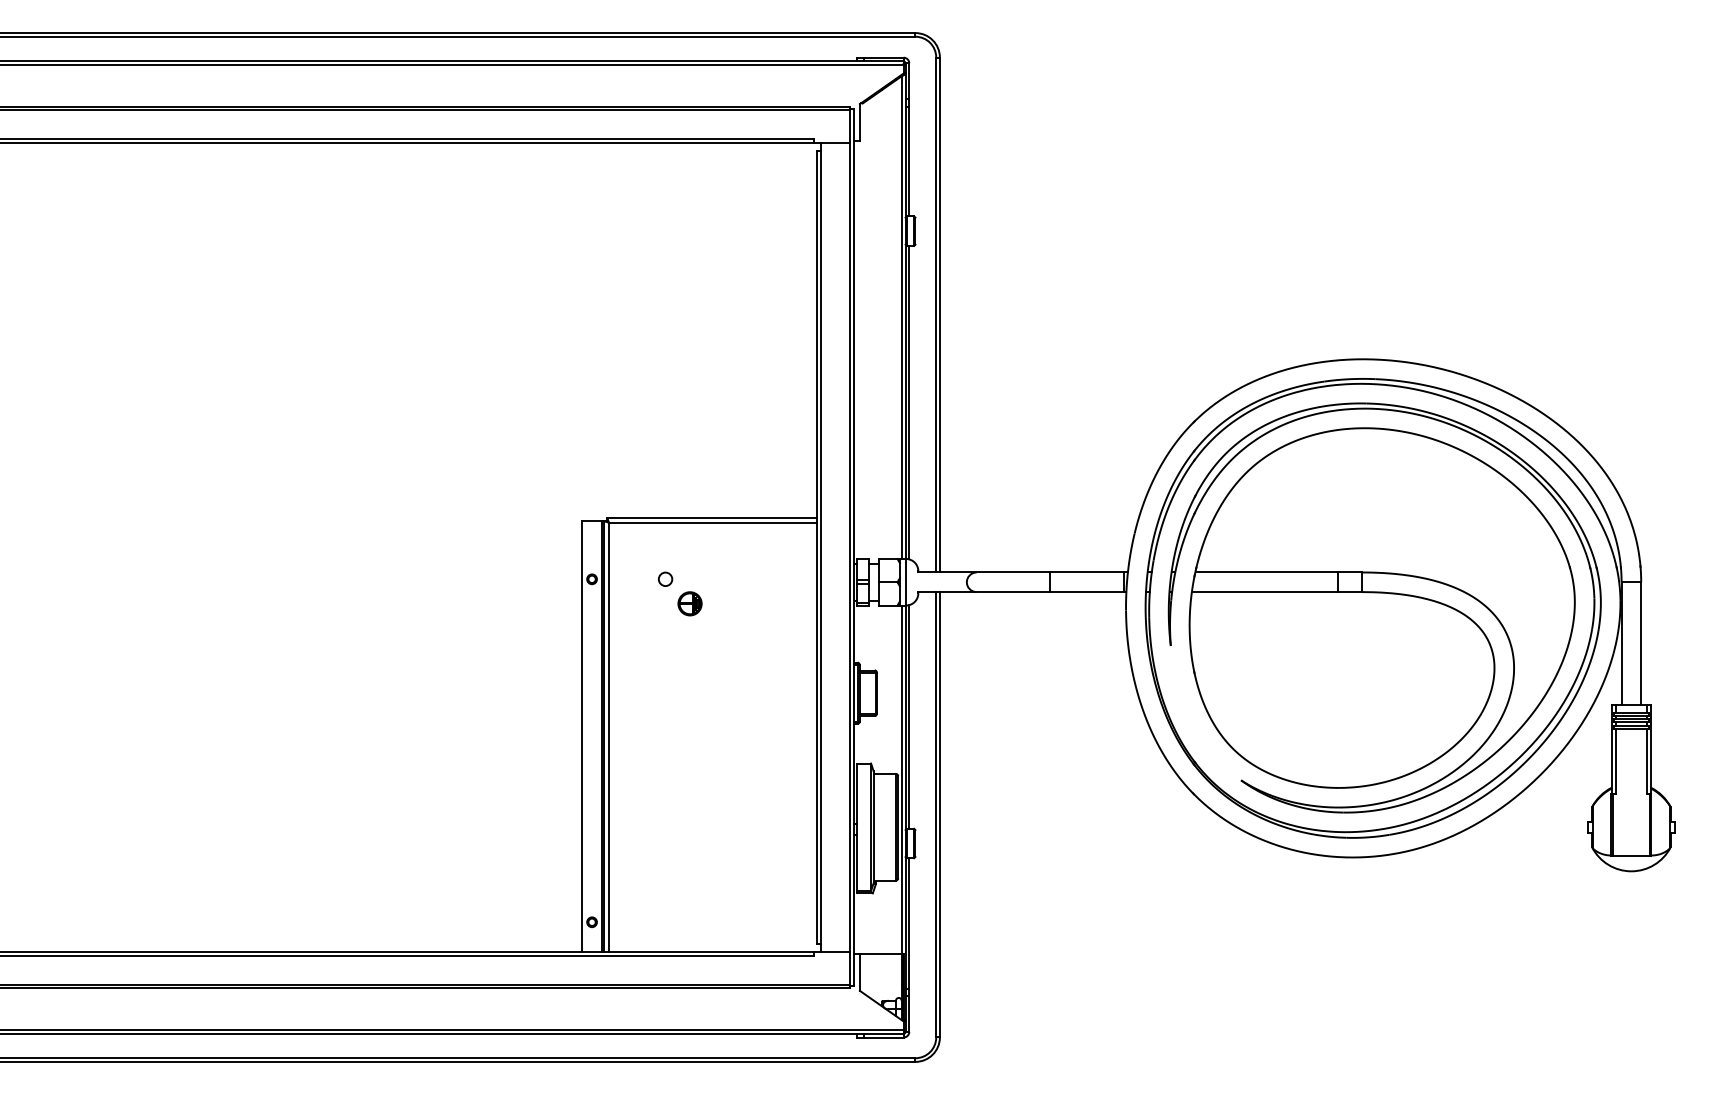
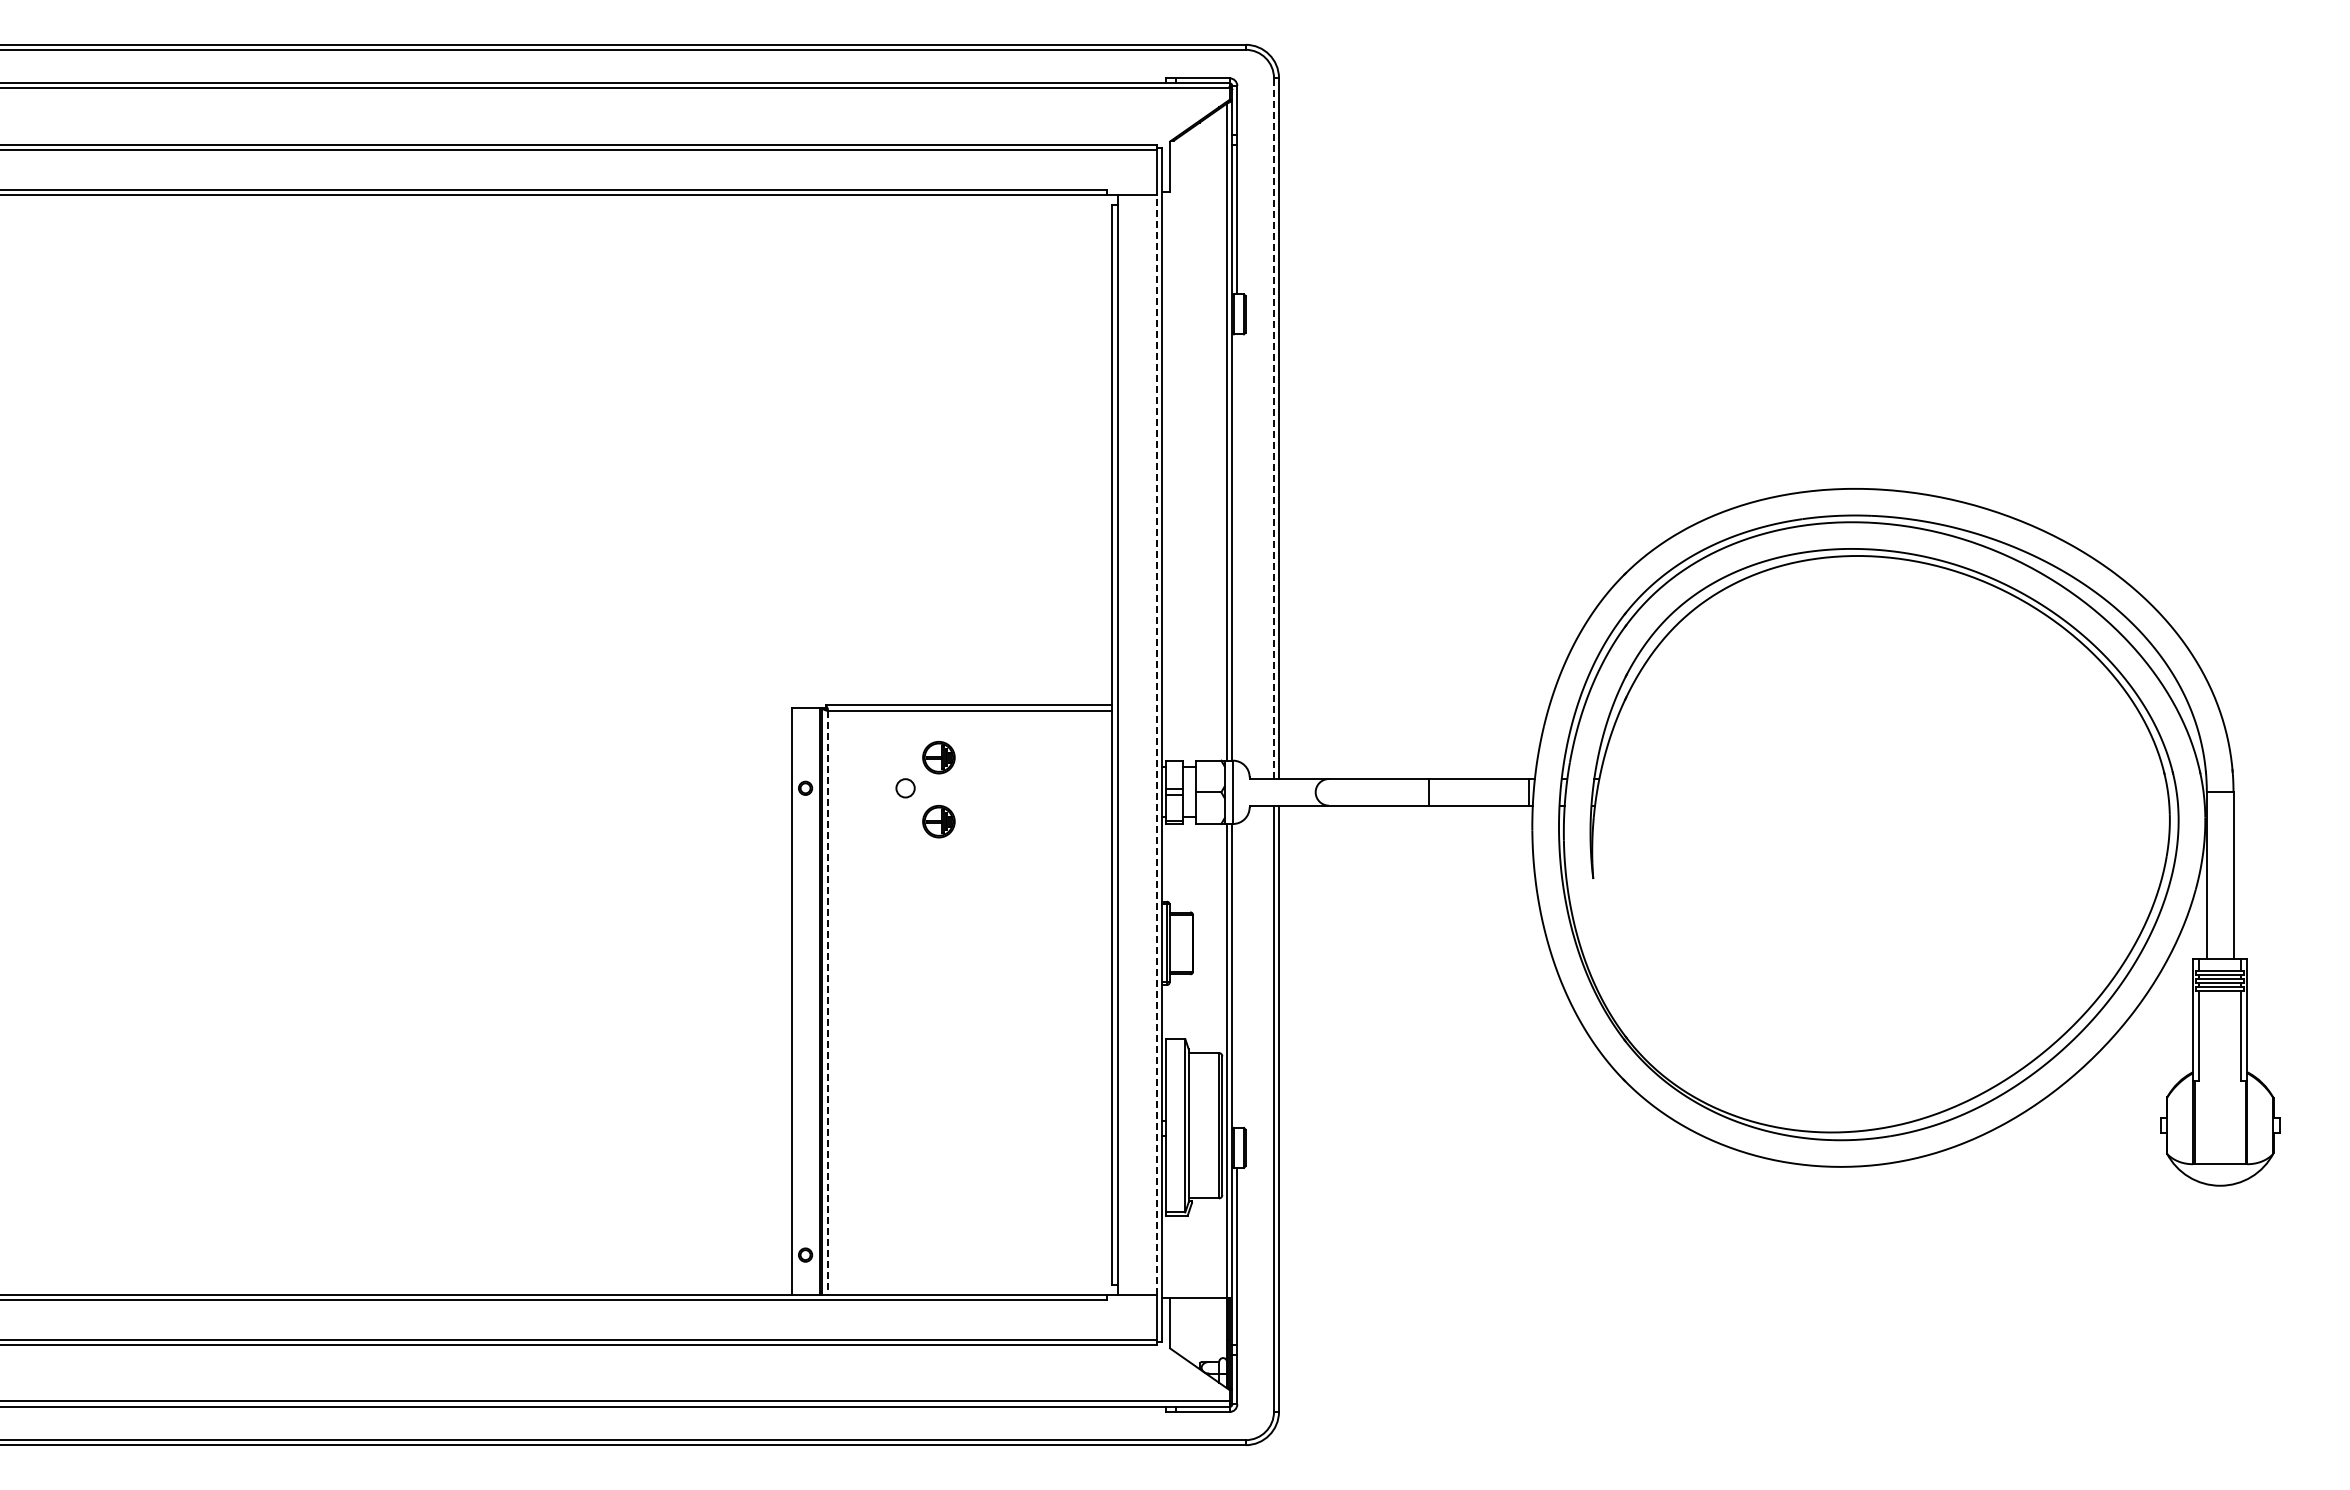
line: (936, 314) -> (1274, 428), solid -> dashed
line: (909, 402) -> (1237, 547), removed
line: (849, 547) -> (1156, 744), solid -> dashed
part: (689, 556) -> (938, 757), added
part: (1382, 619) -> (1881, 843), removed
line: (909, 716) -> (1237, 975), removed
line: (608, 737) -> (828, 1003), solid -> dashed

